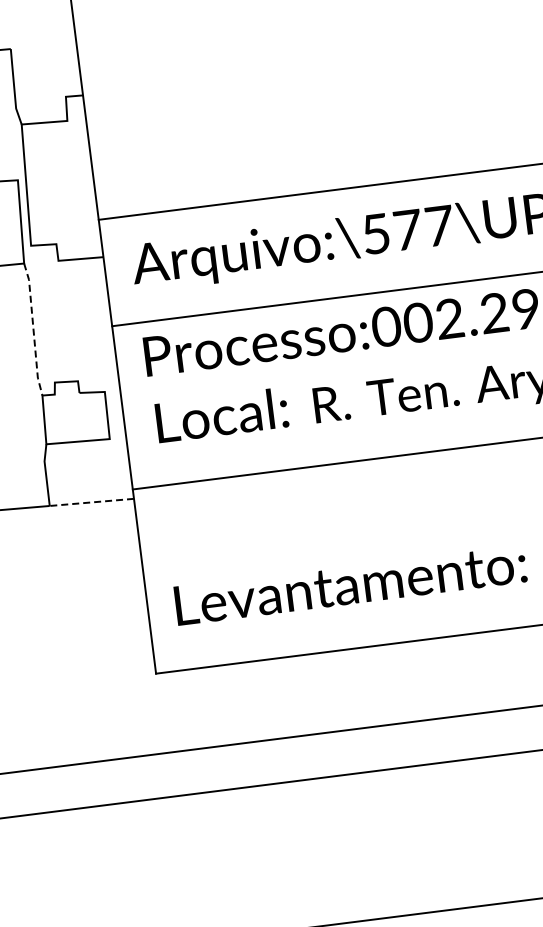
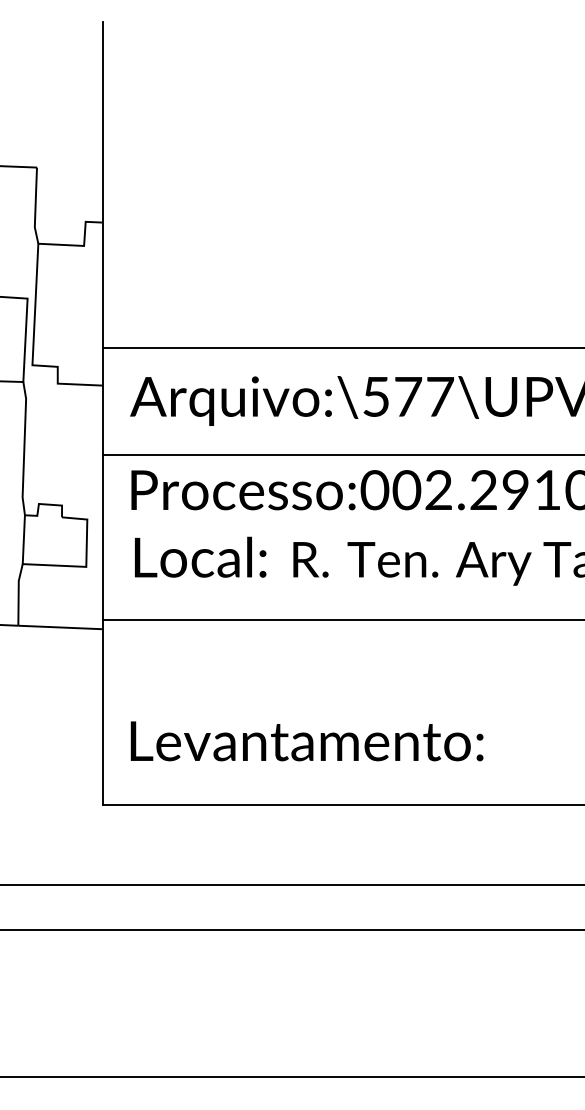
line: (33, 330) -> (24, 449), dashed -> solid
line: (91, 502) -> (60, 627), dashed -> solid

